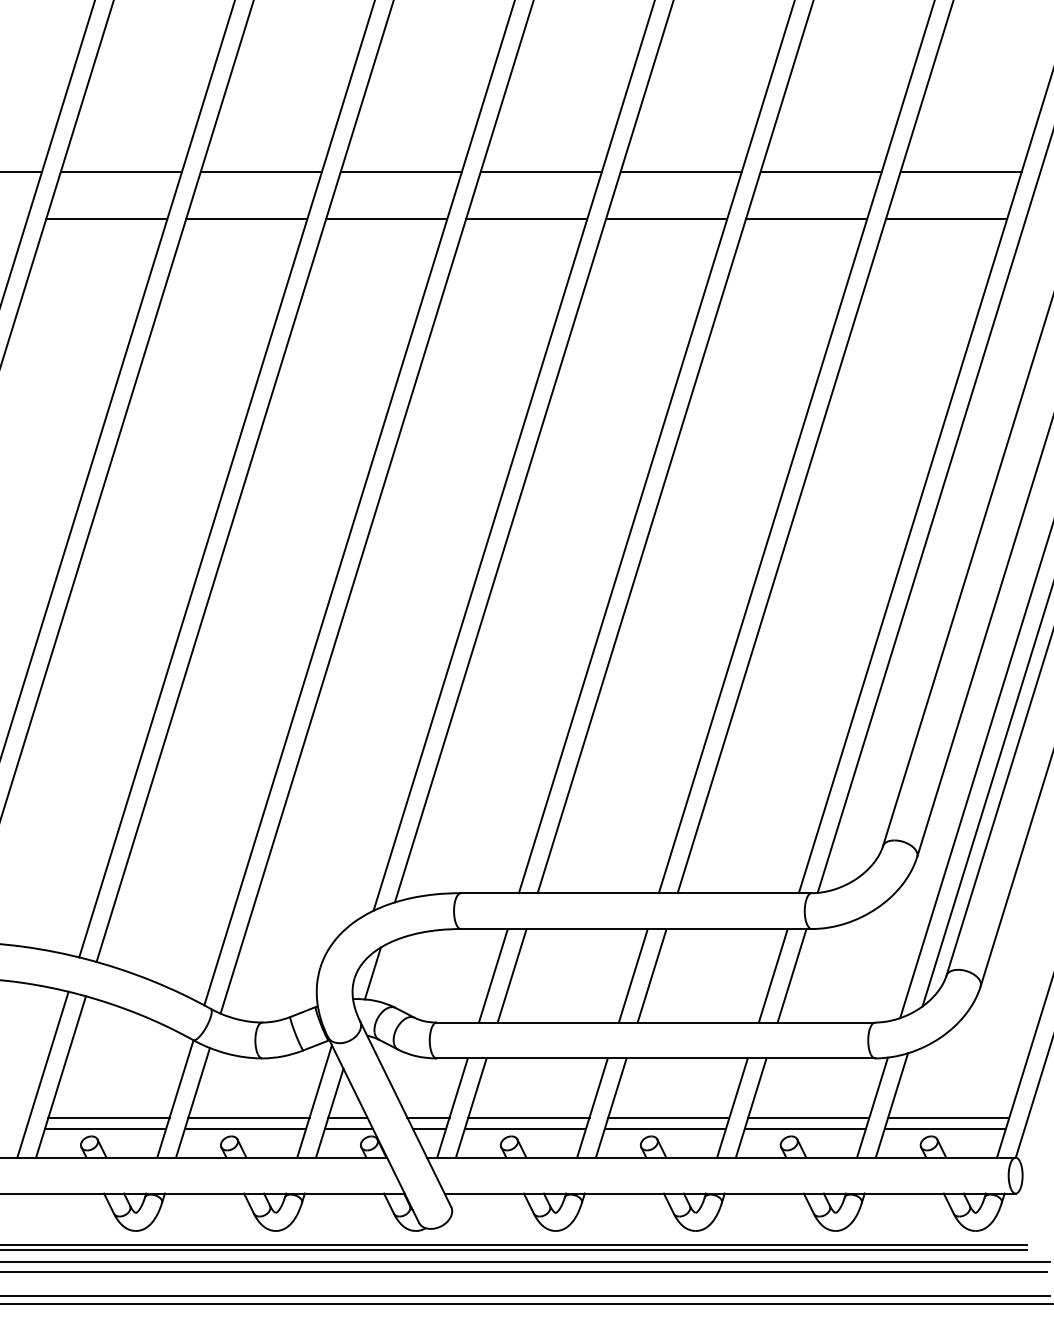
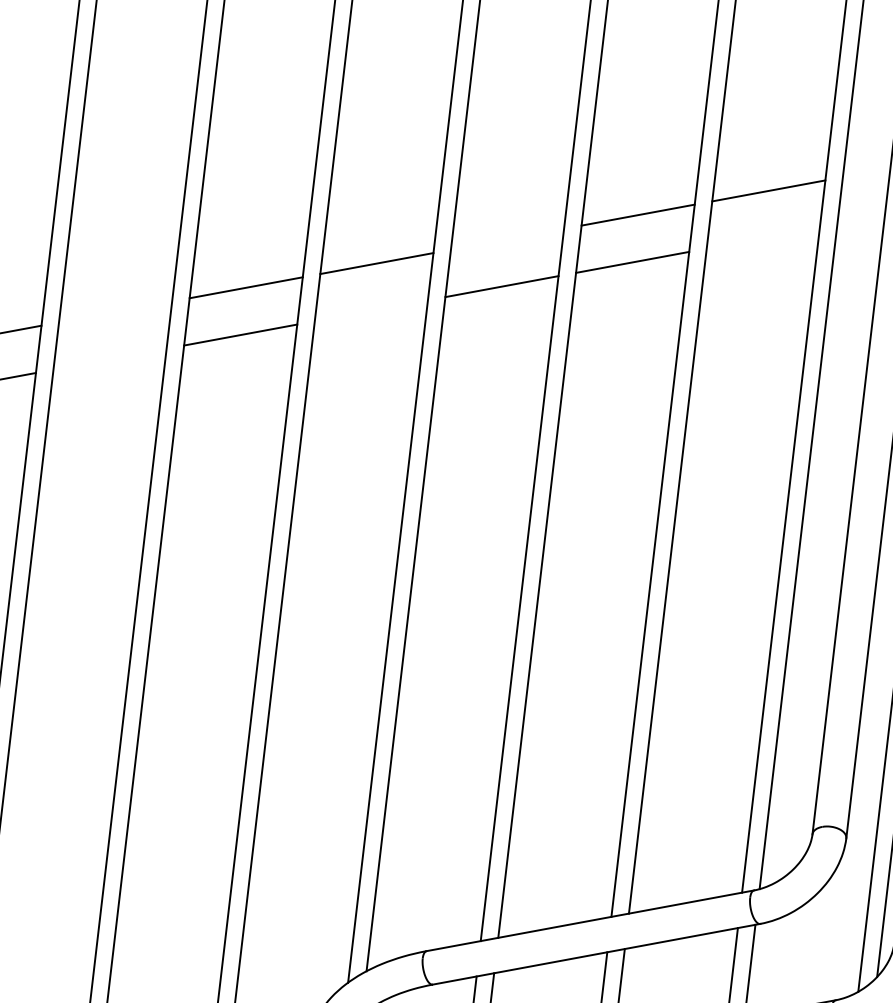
line: (261, 171) -> (115, 311), removed
line: (680, 171) -> (506, 239), removed
line: (246, 219) -> (109, 359), removed
line: (526, 219) -> (371, 310), removed
line: (946, 219) -> (763, 238), removed

